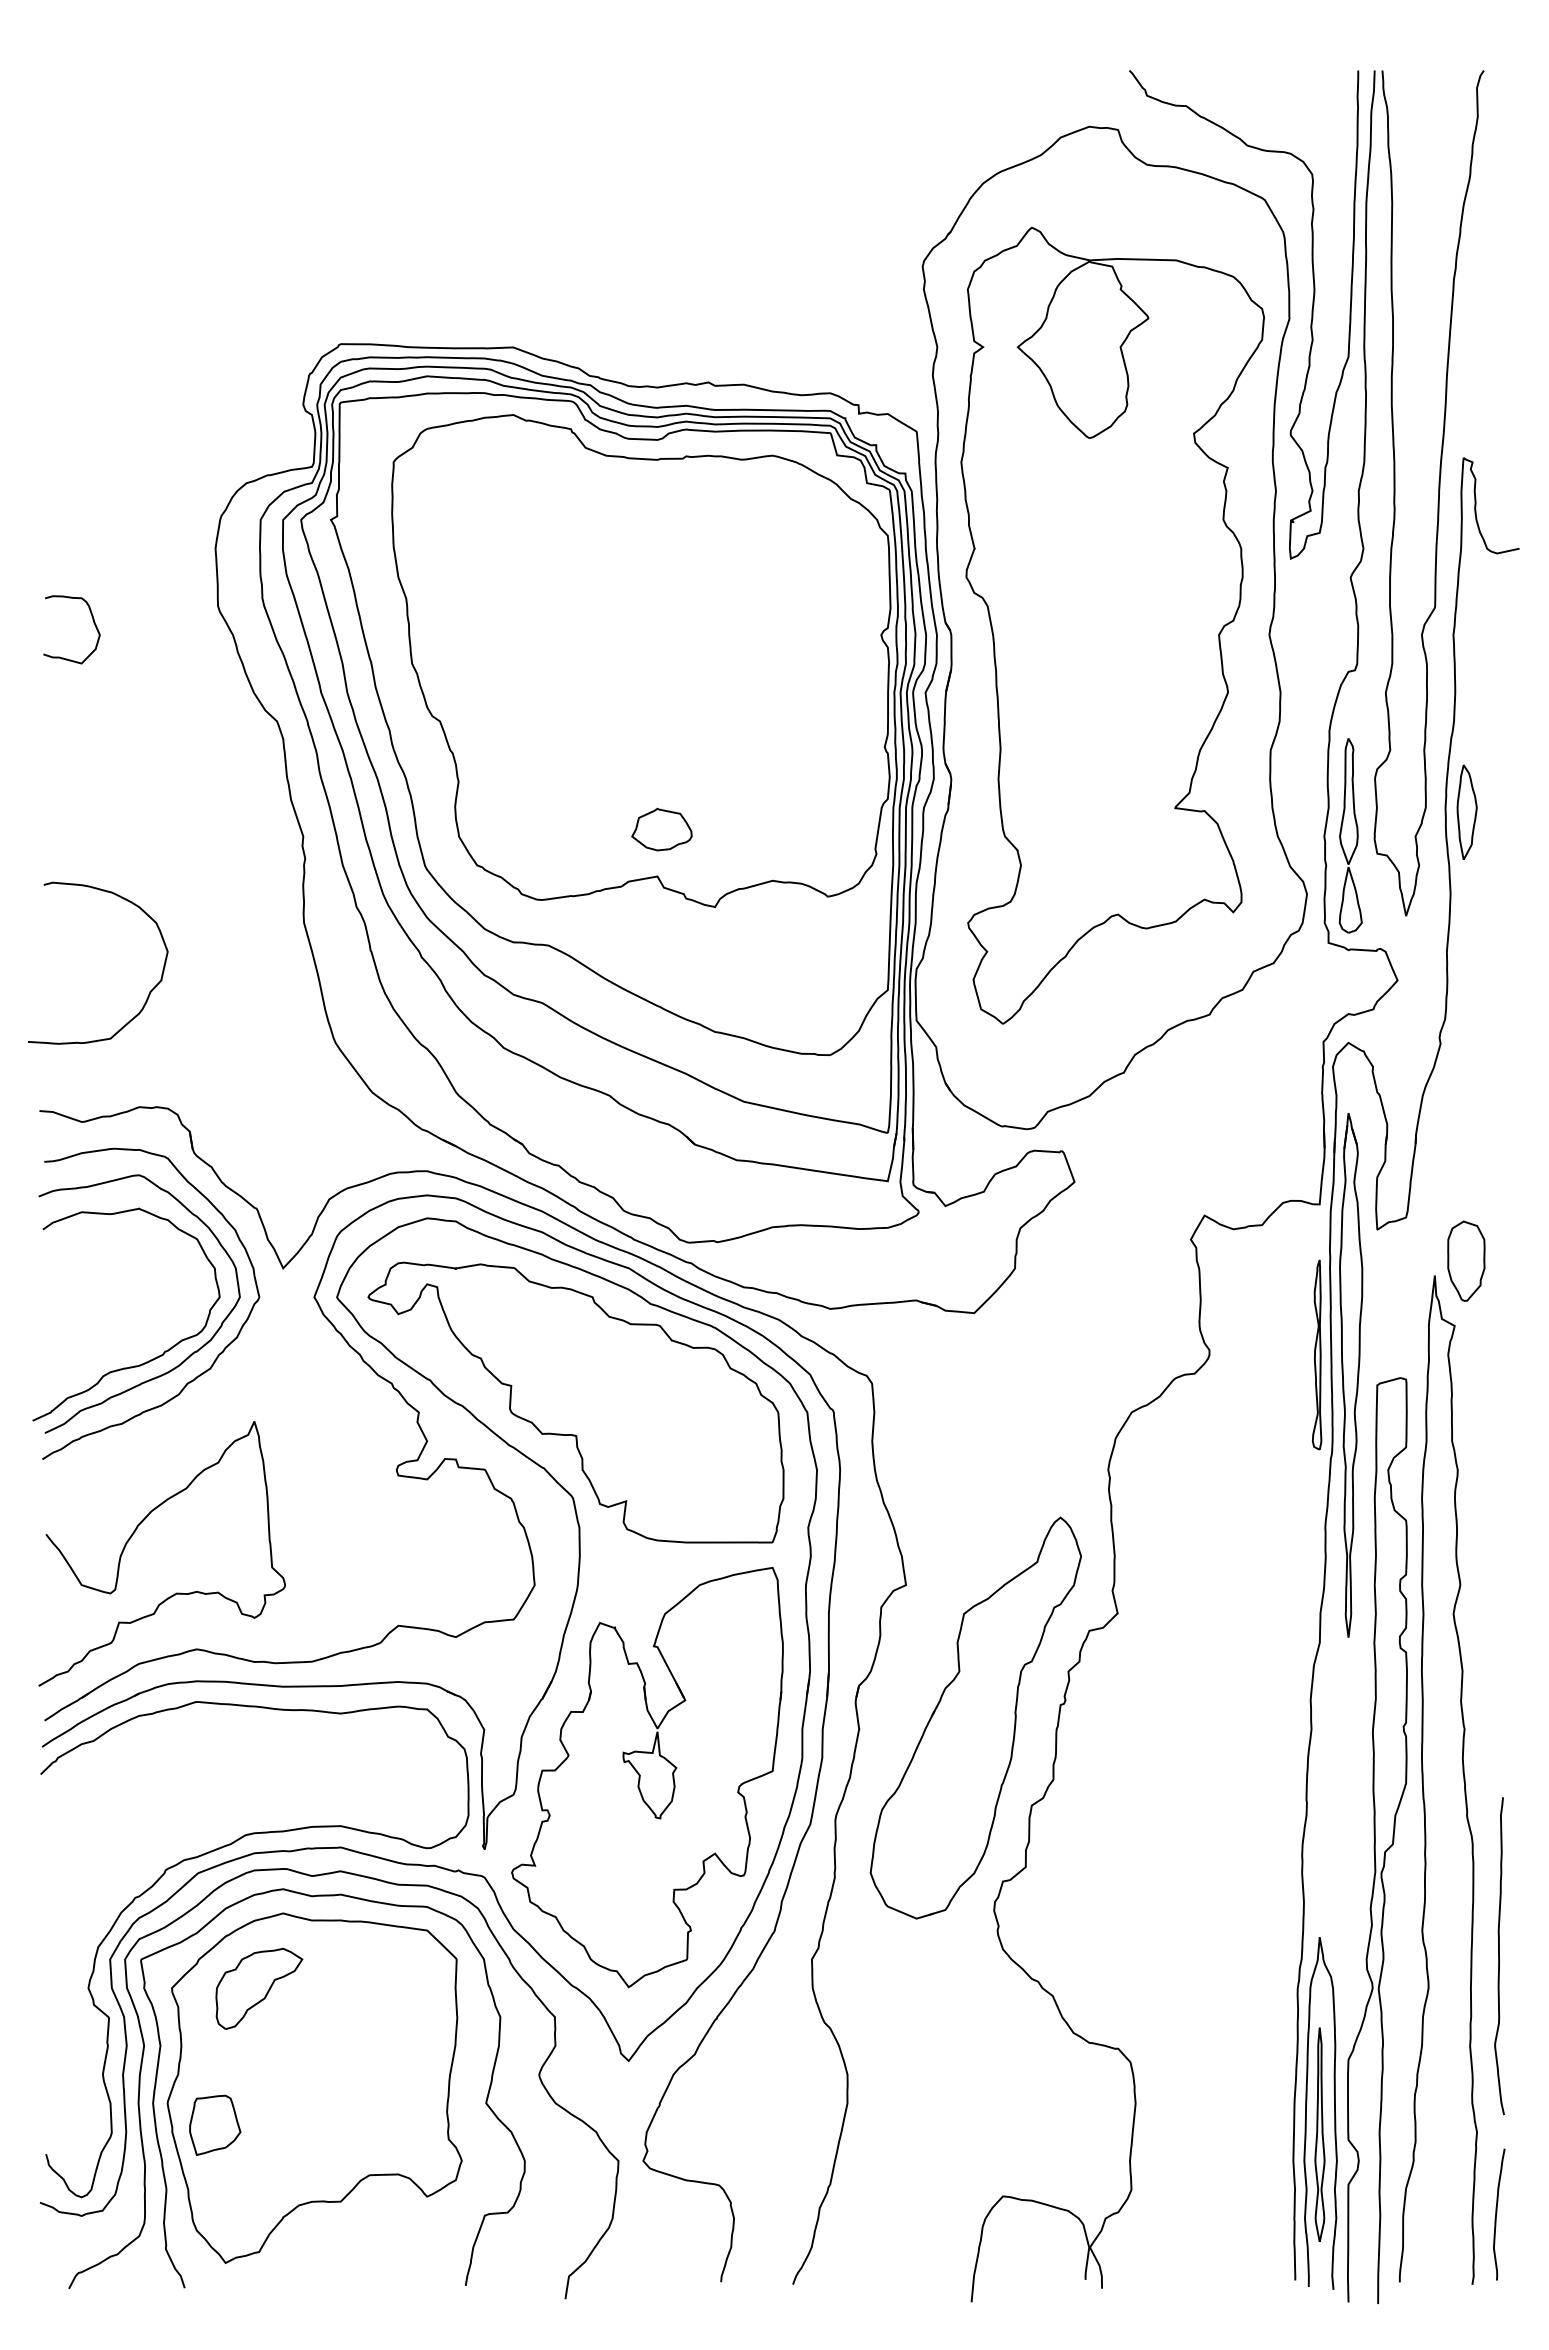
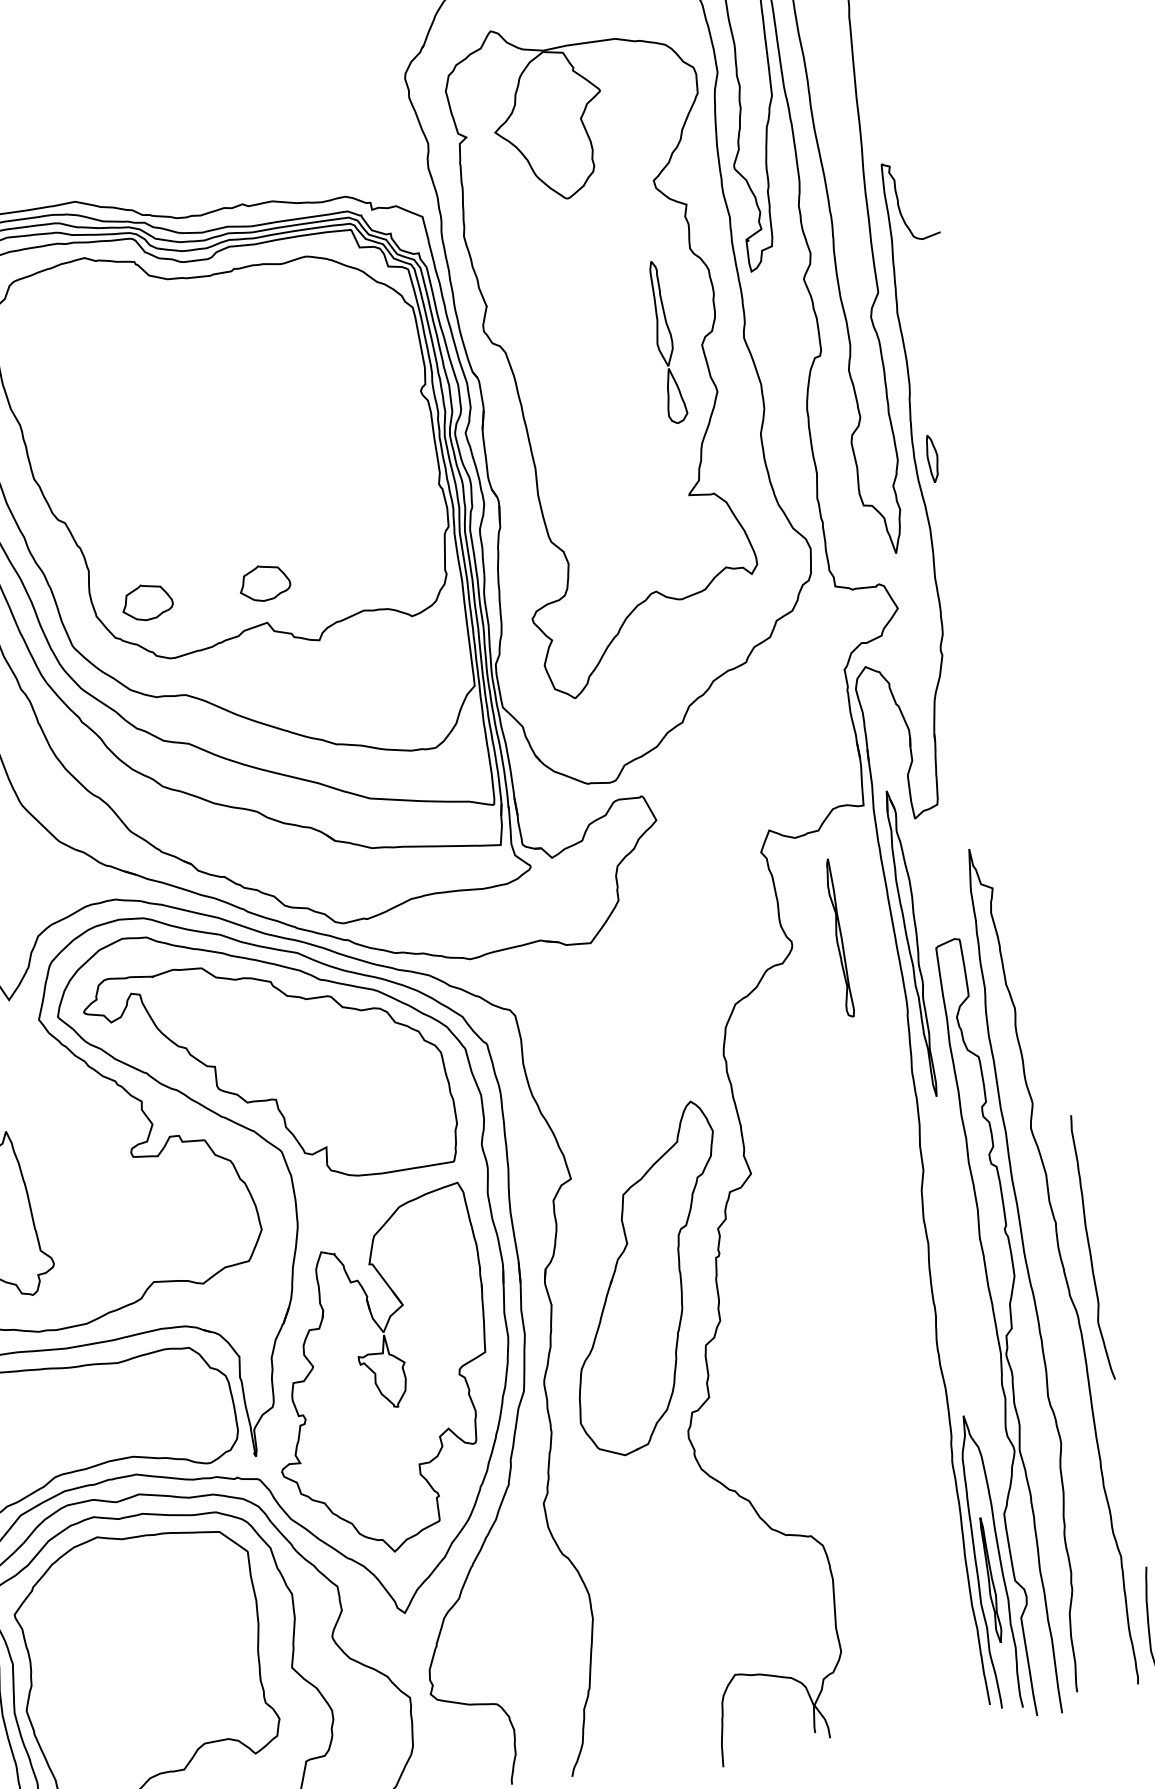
part: (1466, 811) -> (932, 458), size x0.6
part: (520, 829) -> (146, 602), added
part: (1350, 835) -> (666, 341), moved
part: (1466, 1260) -> (993, 832), removed
part: (1317, 1354) -> (838, 937), moved
part: (1351, 1375) -> (913, 943), size x0.7
curve: (1499, 1956) -> (1089, 1248), moved
part: (259, 1988) -> (87, 1603), removed
part: (215, 2124) -> (69, 1722), removed
part: (1319, 2134) -> (990, 1580), size x0.7

